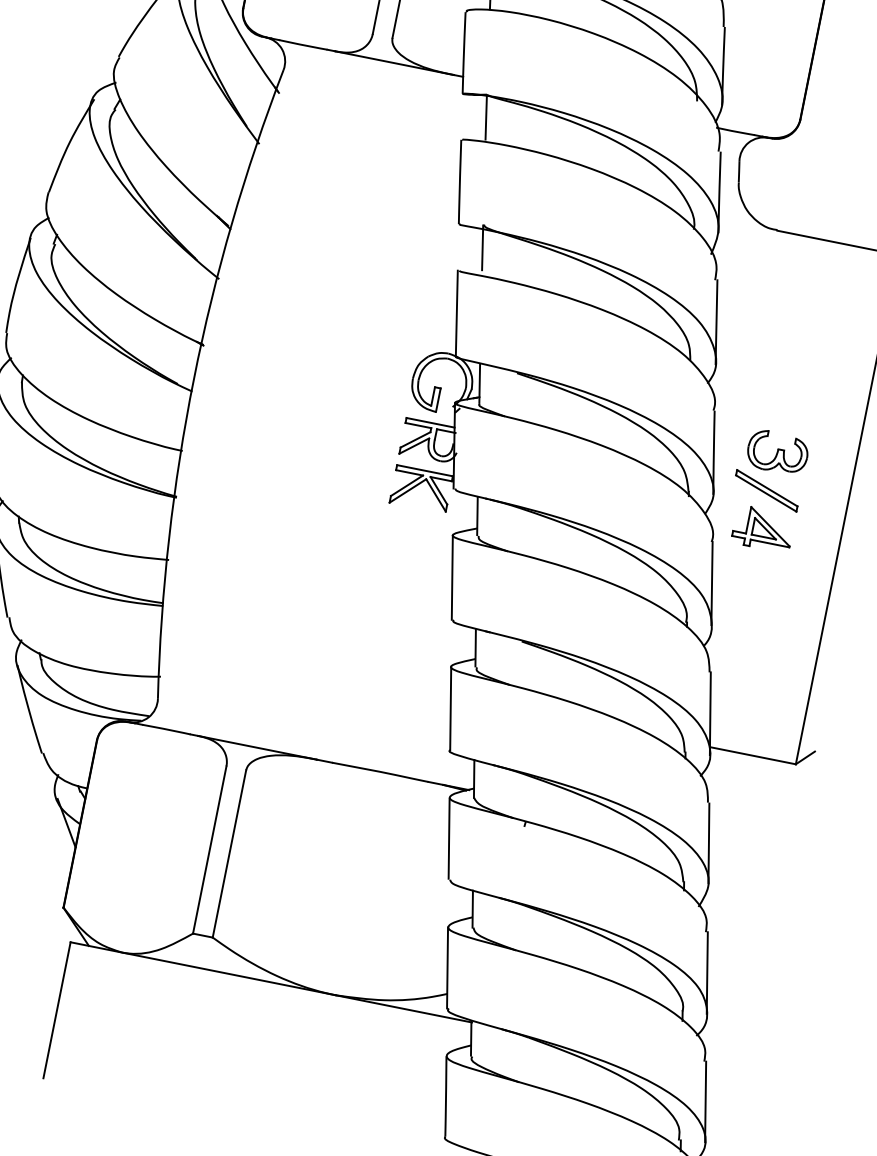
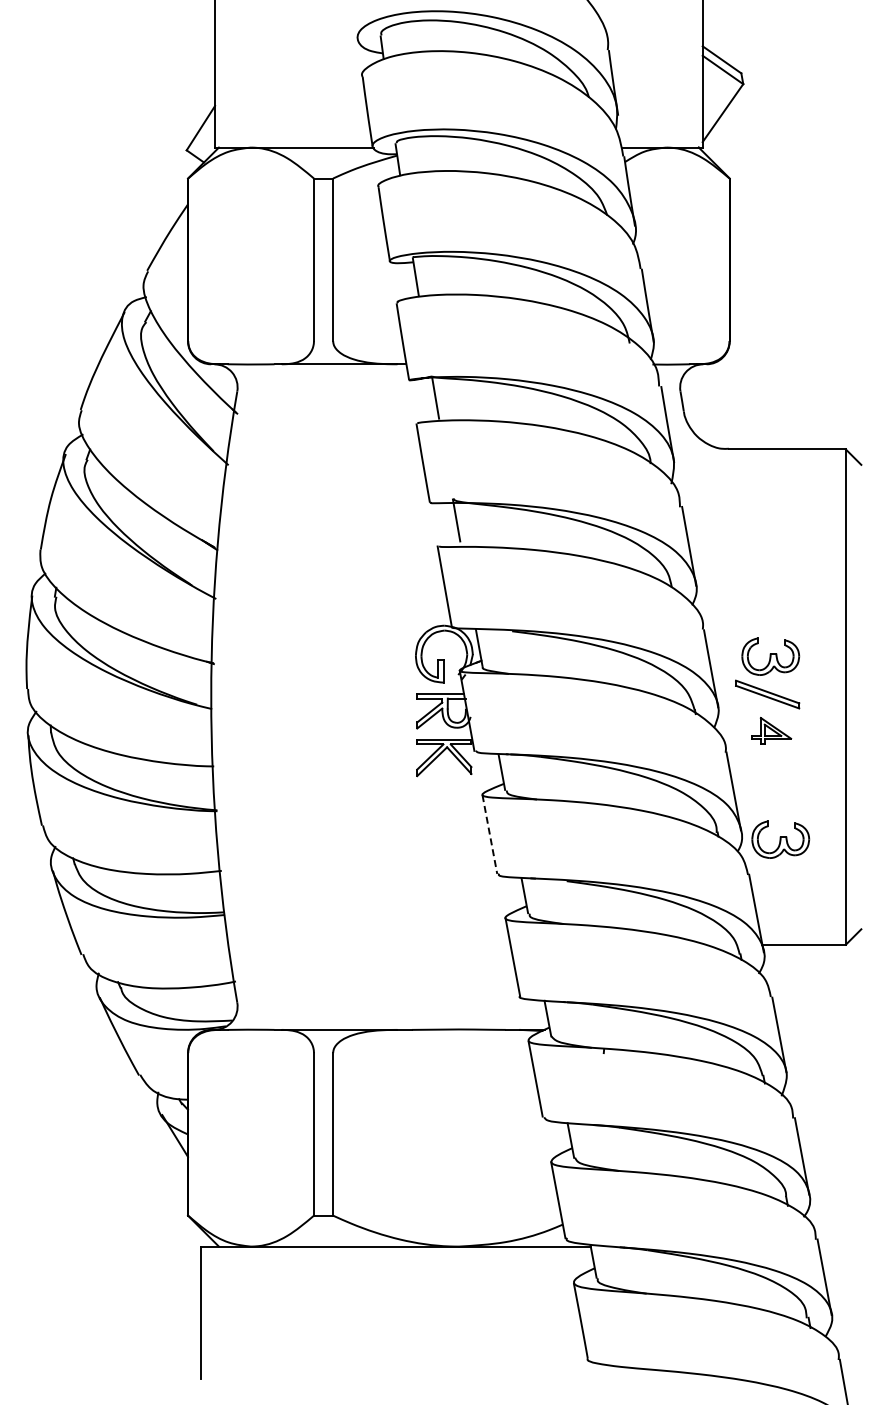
part: (763, 528) -> (771, 730), size x0.7
line: (451, 578) -> (489, 835), solid -> dashed
part: (750, 642) -> (780, 839), added

